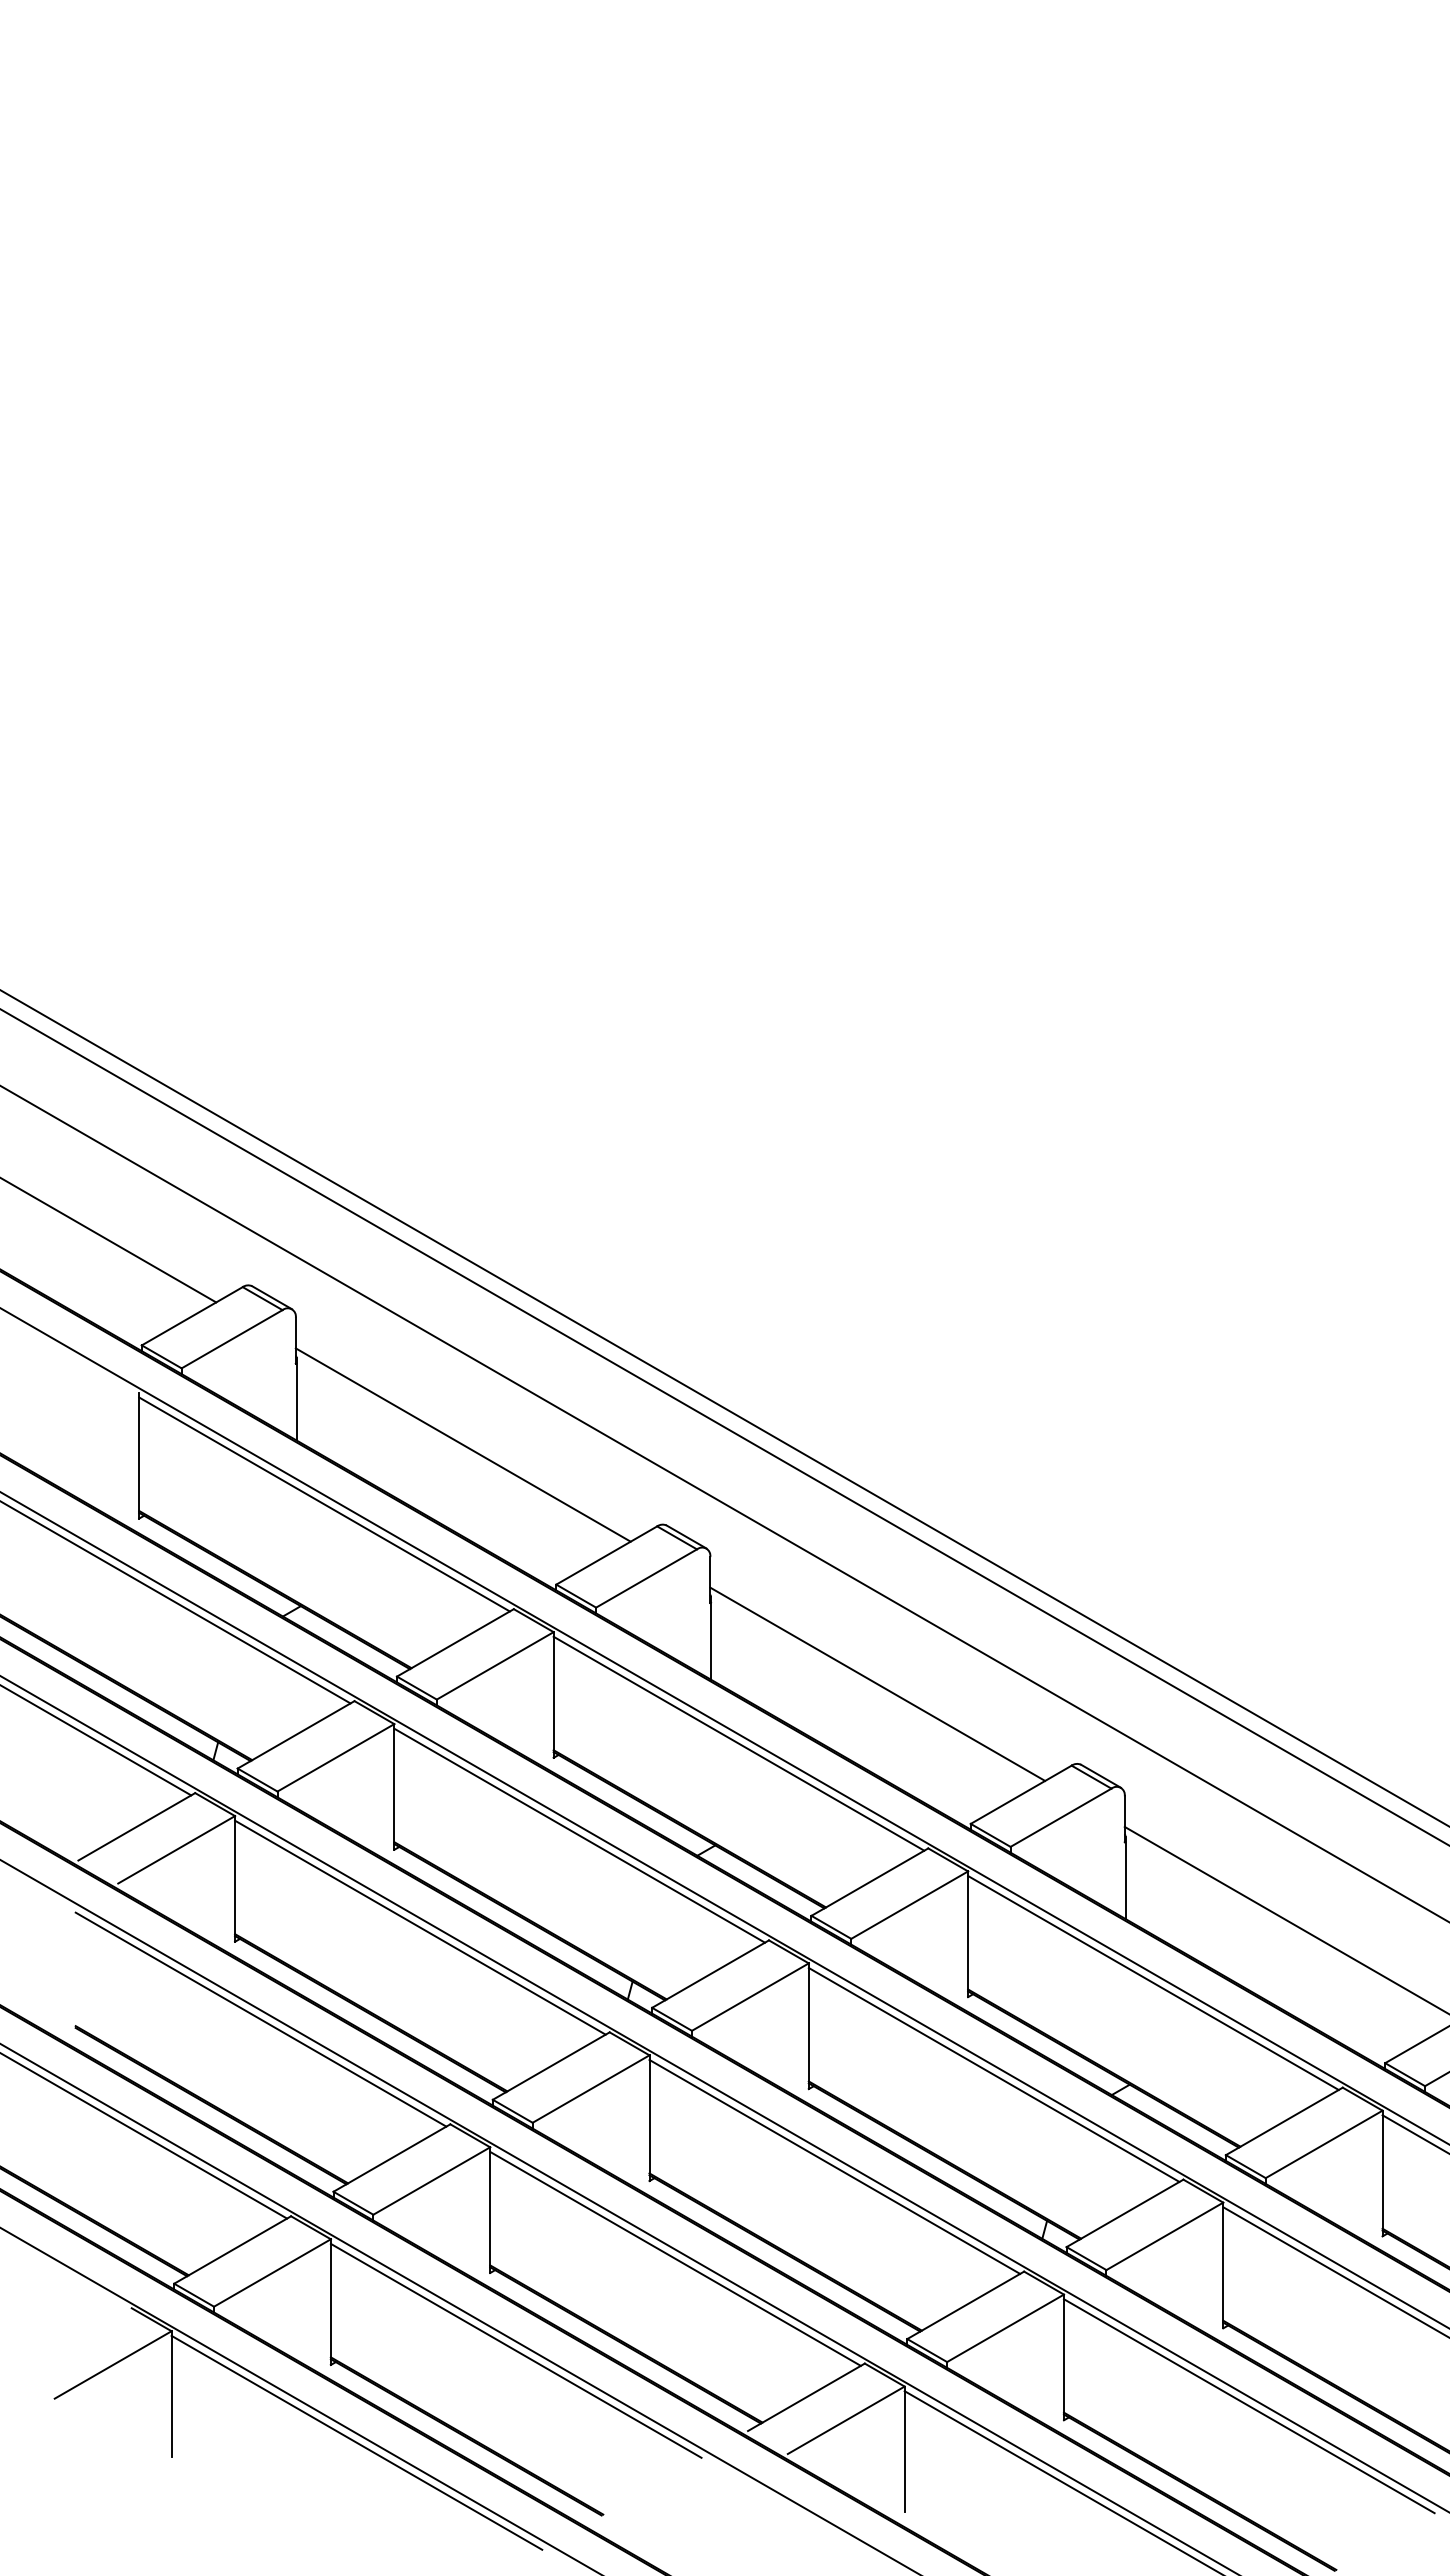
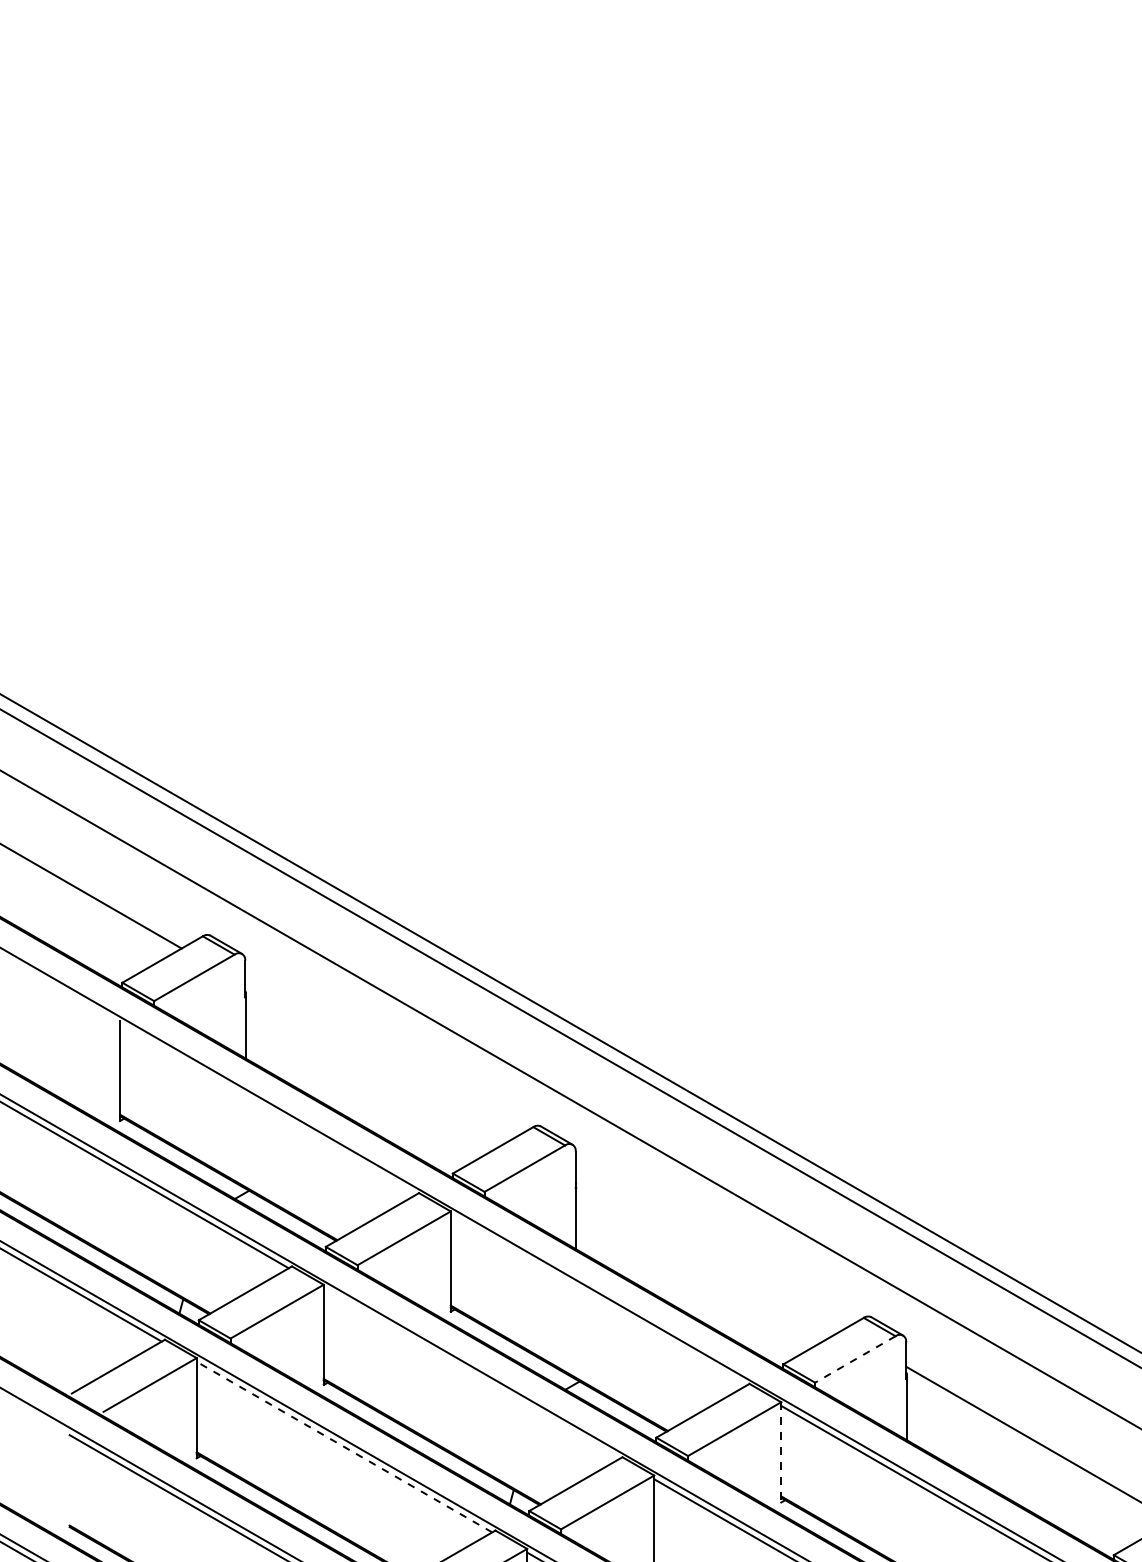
line: (462, 1444) -> (378, 1061), removed
line: (324, 1504) -> (268, 1109), removed
line: (877, 1683) -> (709, 1252), removed
line: (738, 1743) -> (598, 1300), removed
line: (1060, 1818) -> (854, 1360), solid -> dashed
line: (579, 1835) -> (471, 1373), removed
line: (420, 1927) -> (344, 1446), solid -> dashed
line: (968, 1934) -> (781, 1452), solid -> dashed

